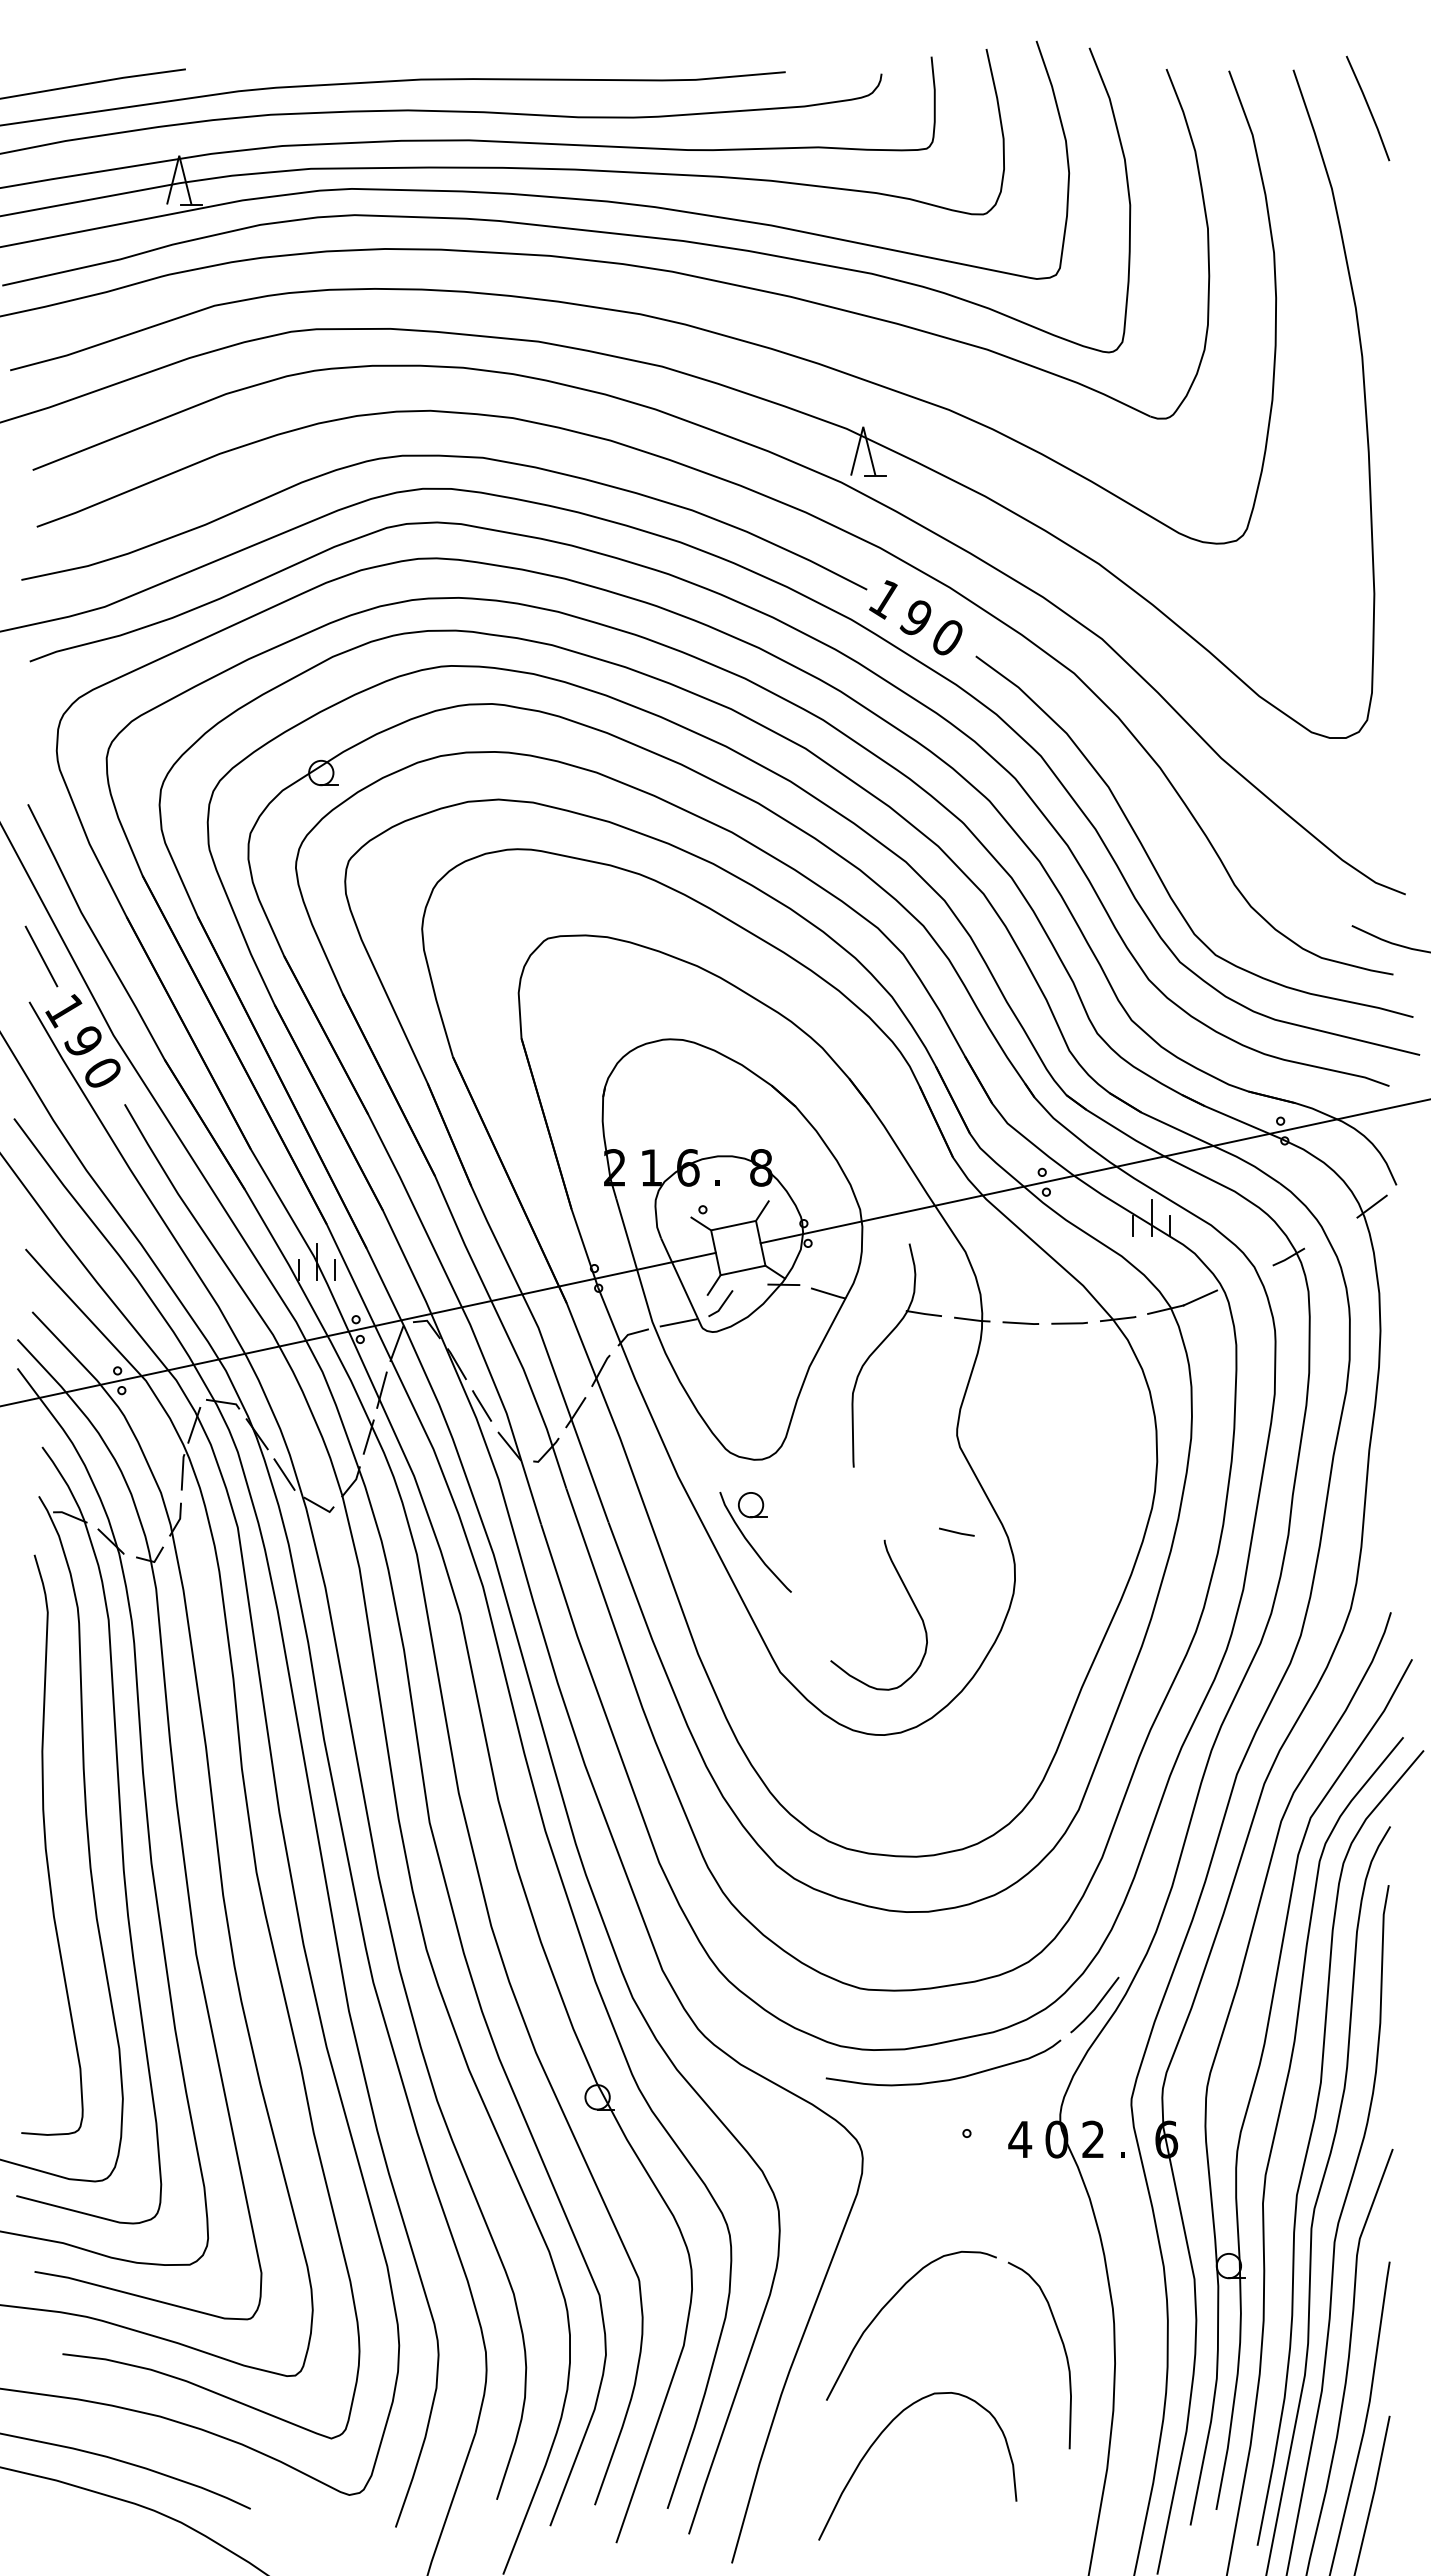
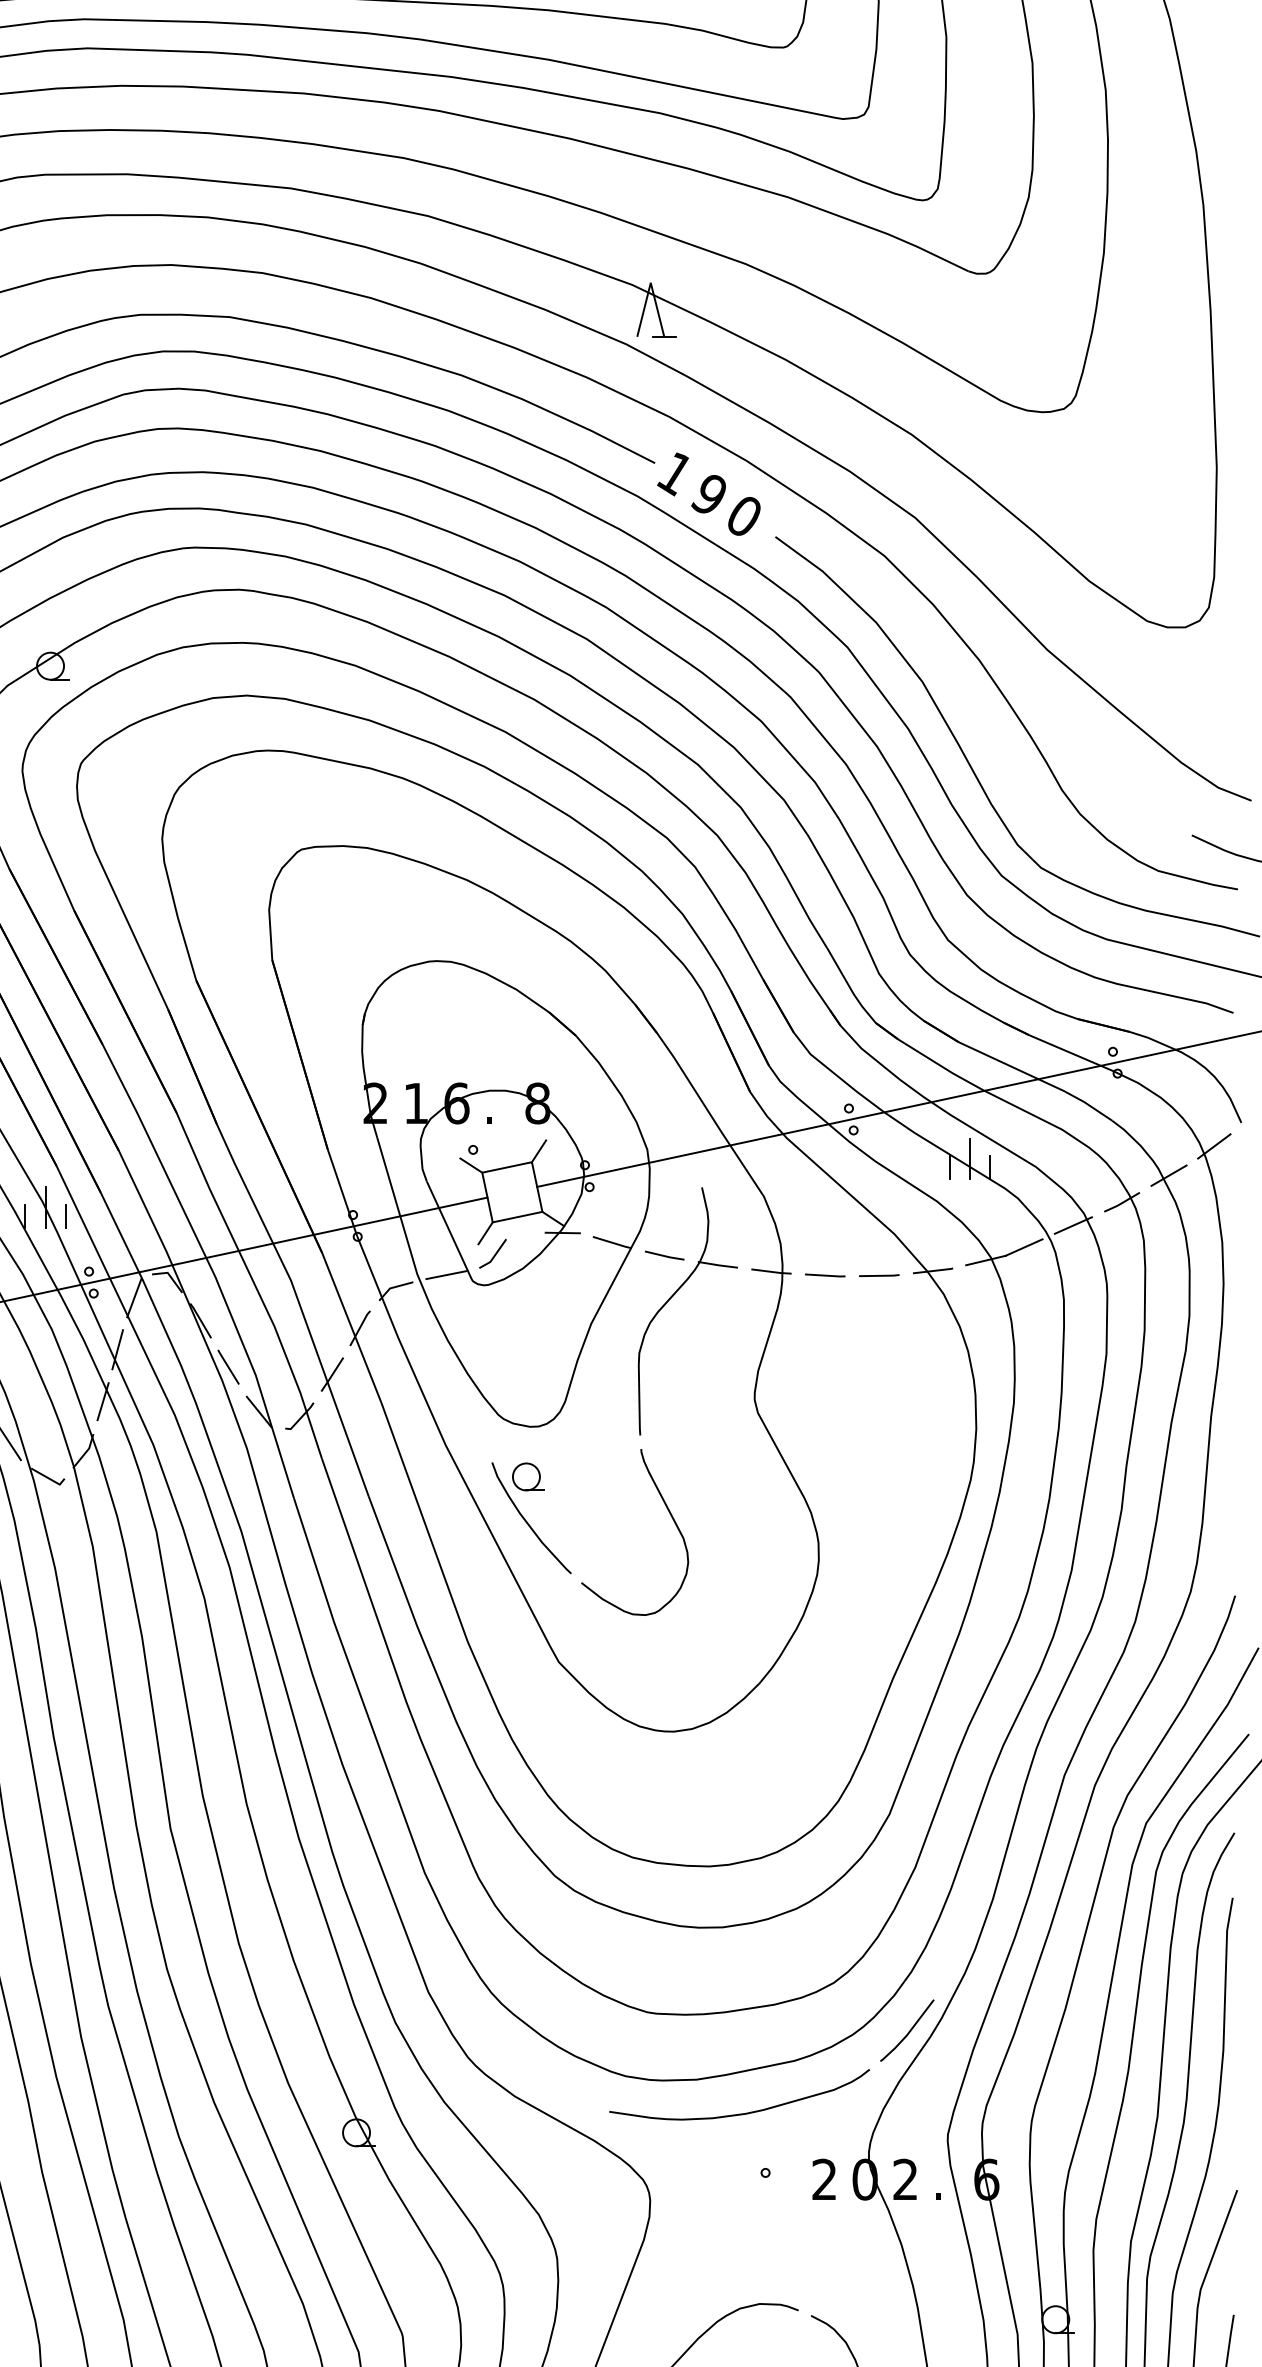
line: (1331, 1232) -> (1169, 1175), added
line: (1244, 1277) -> (1072, 1224), added
line: (956, 1531) -> (664, 1254), moved
curve: (910, 1599) -> (669, 1515), moved
text: (1020, 2138) -> (824, 2178), 4 -> 2

